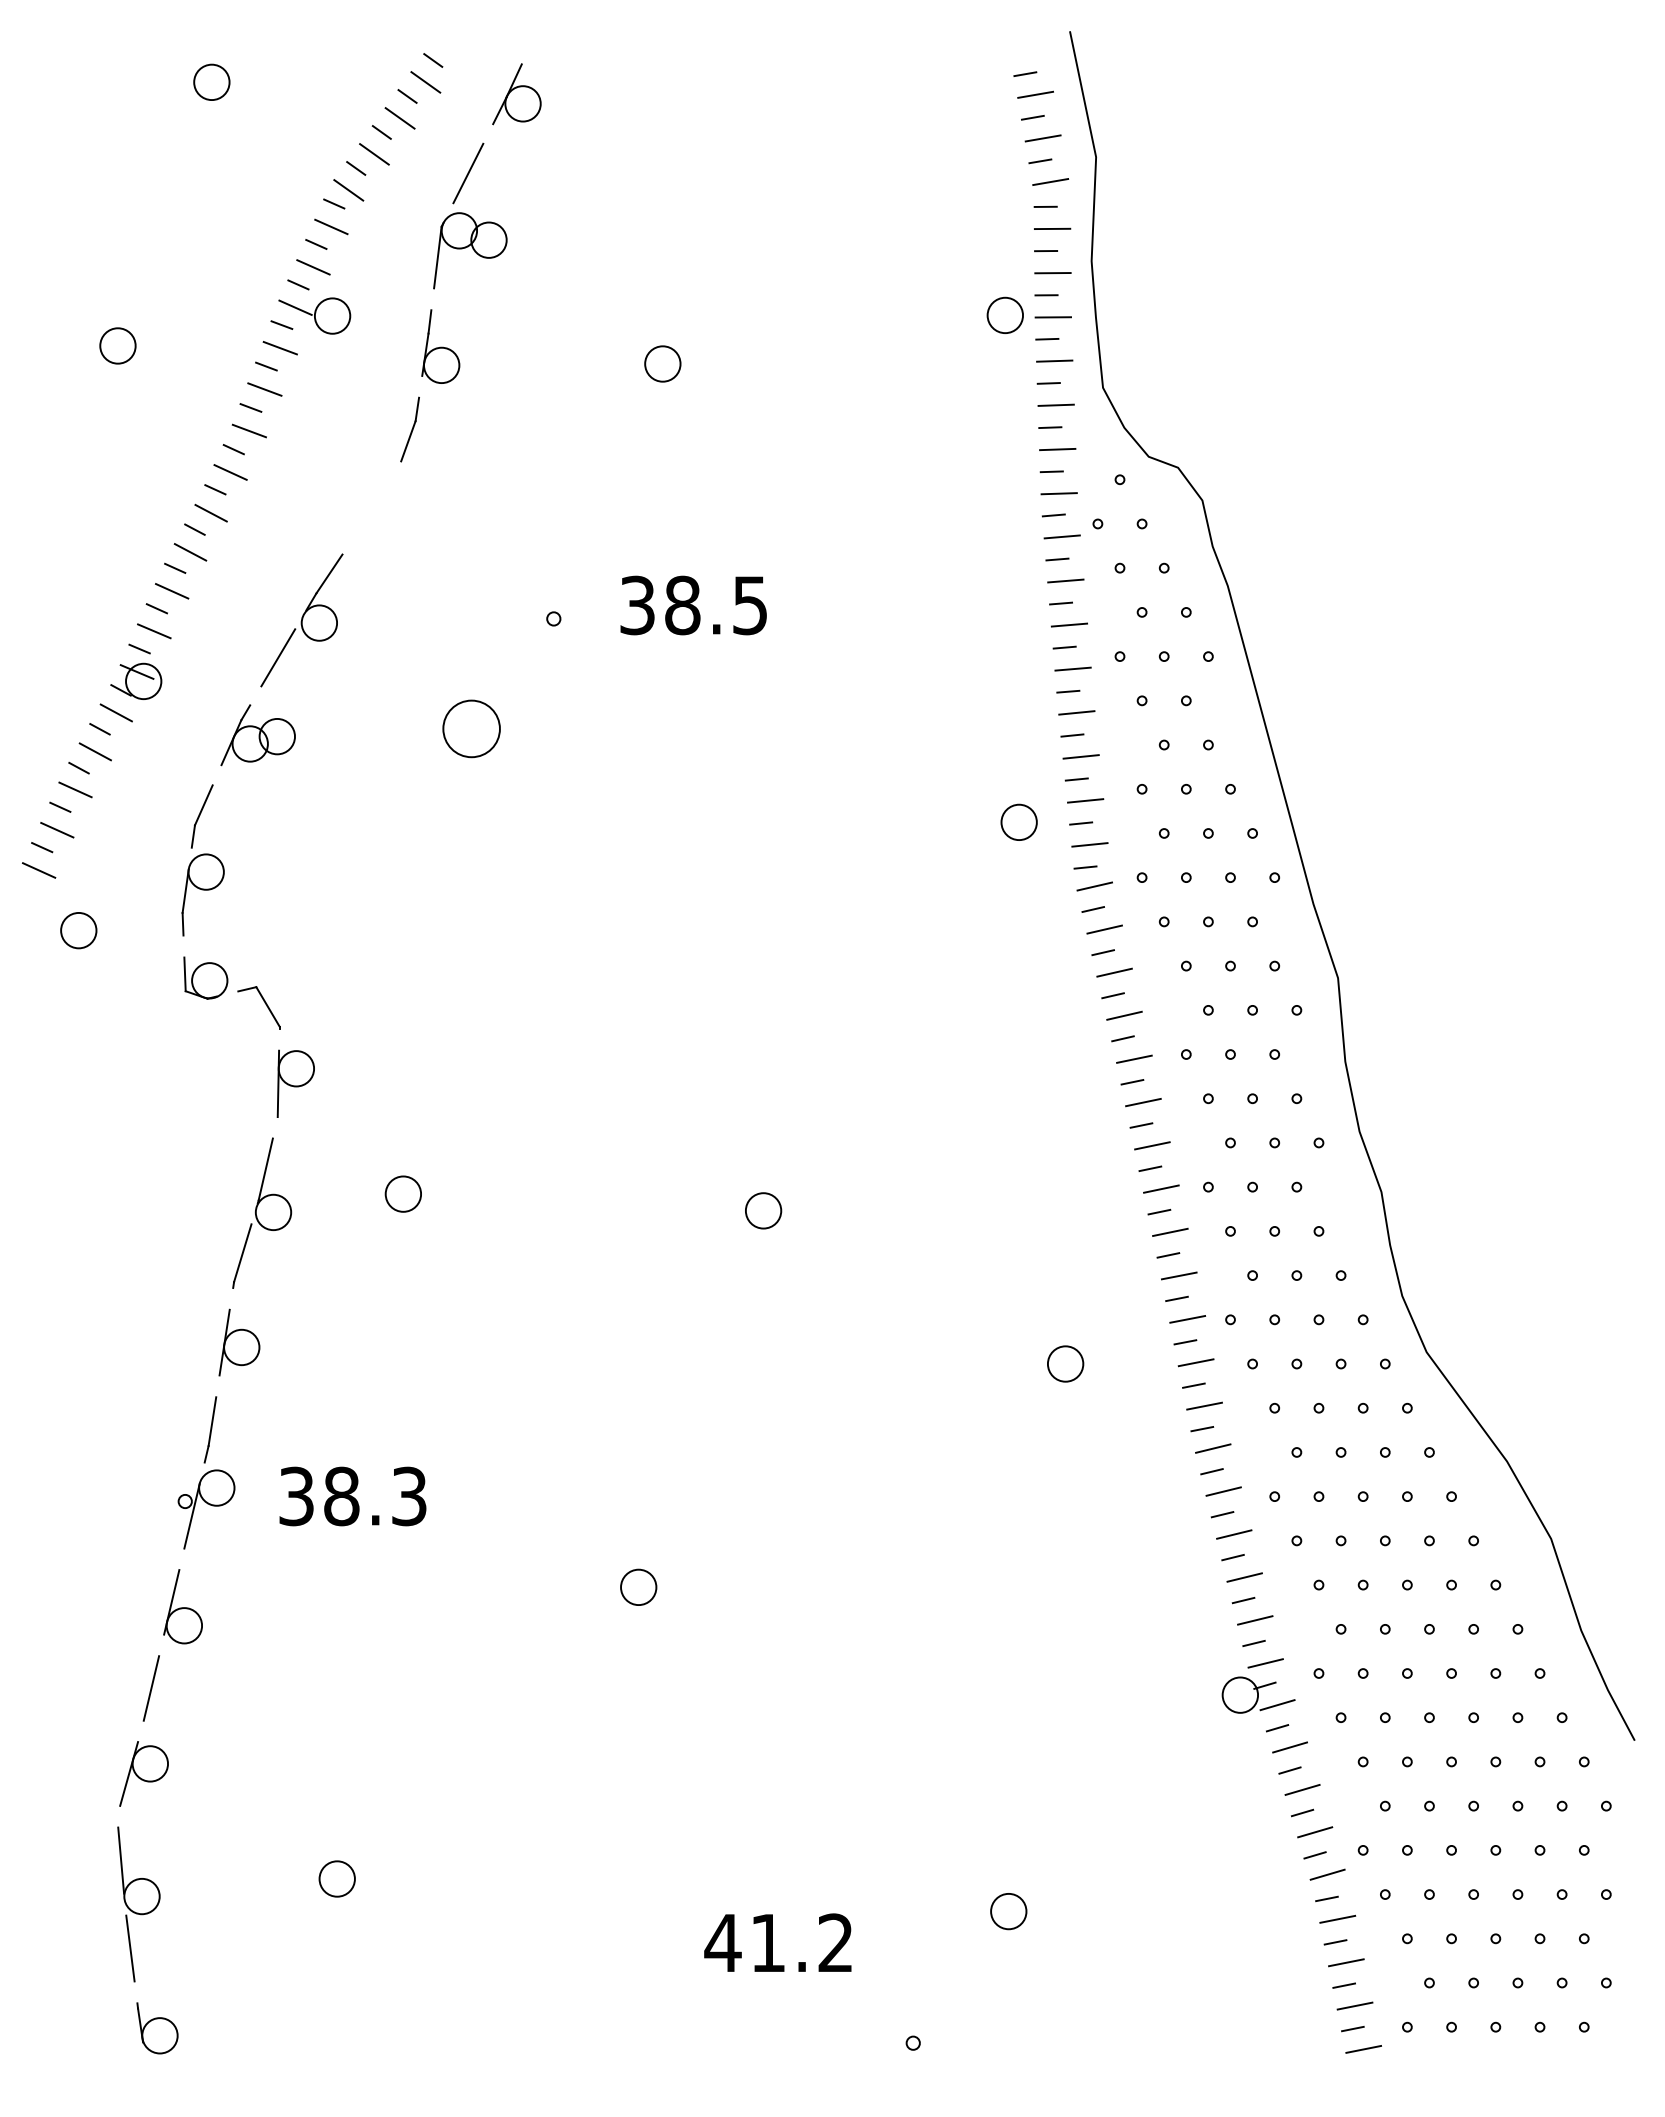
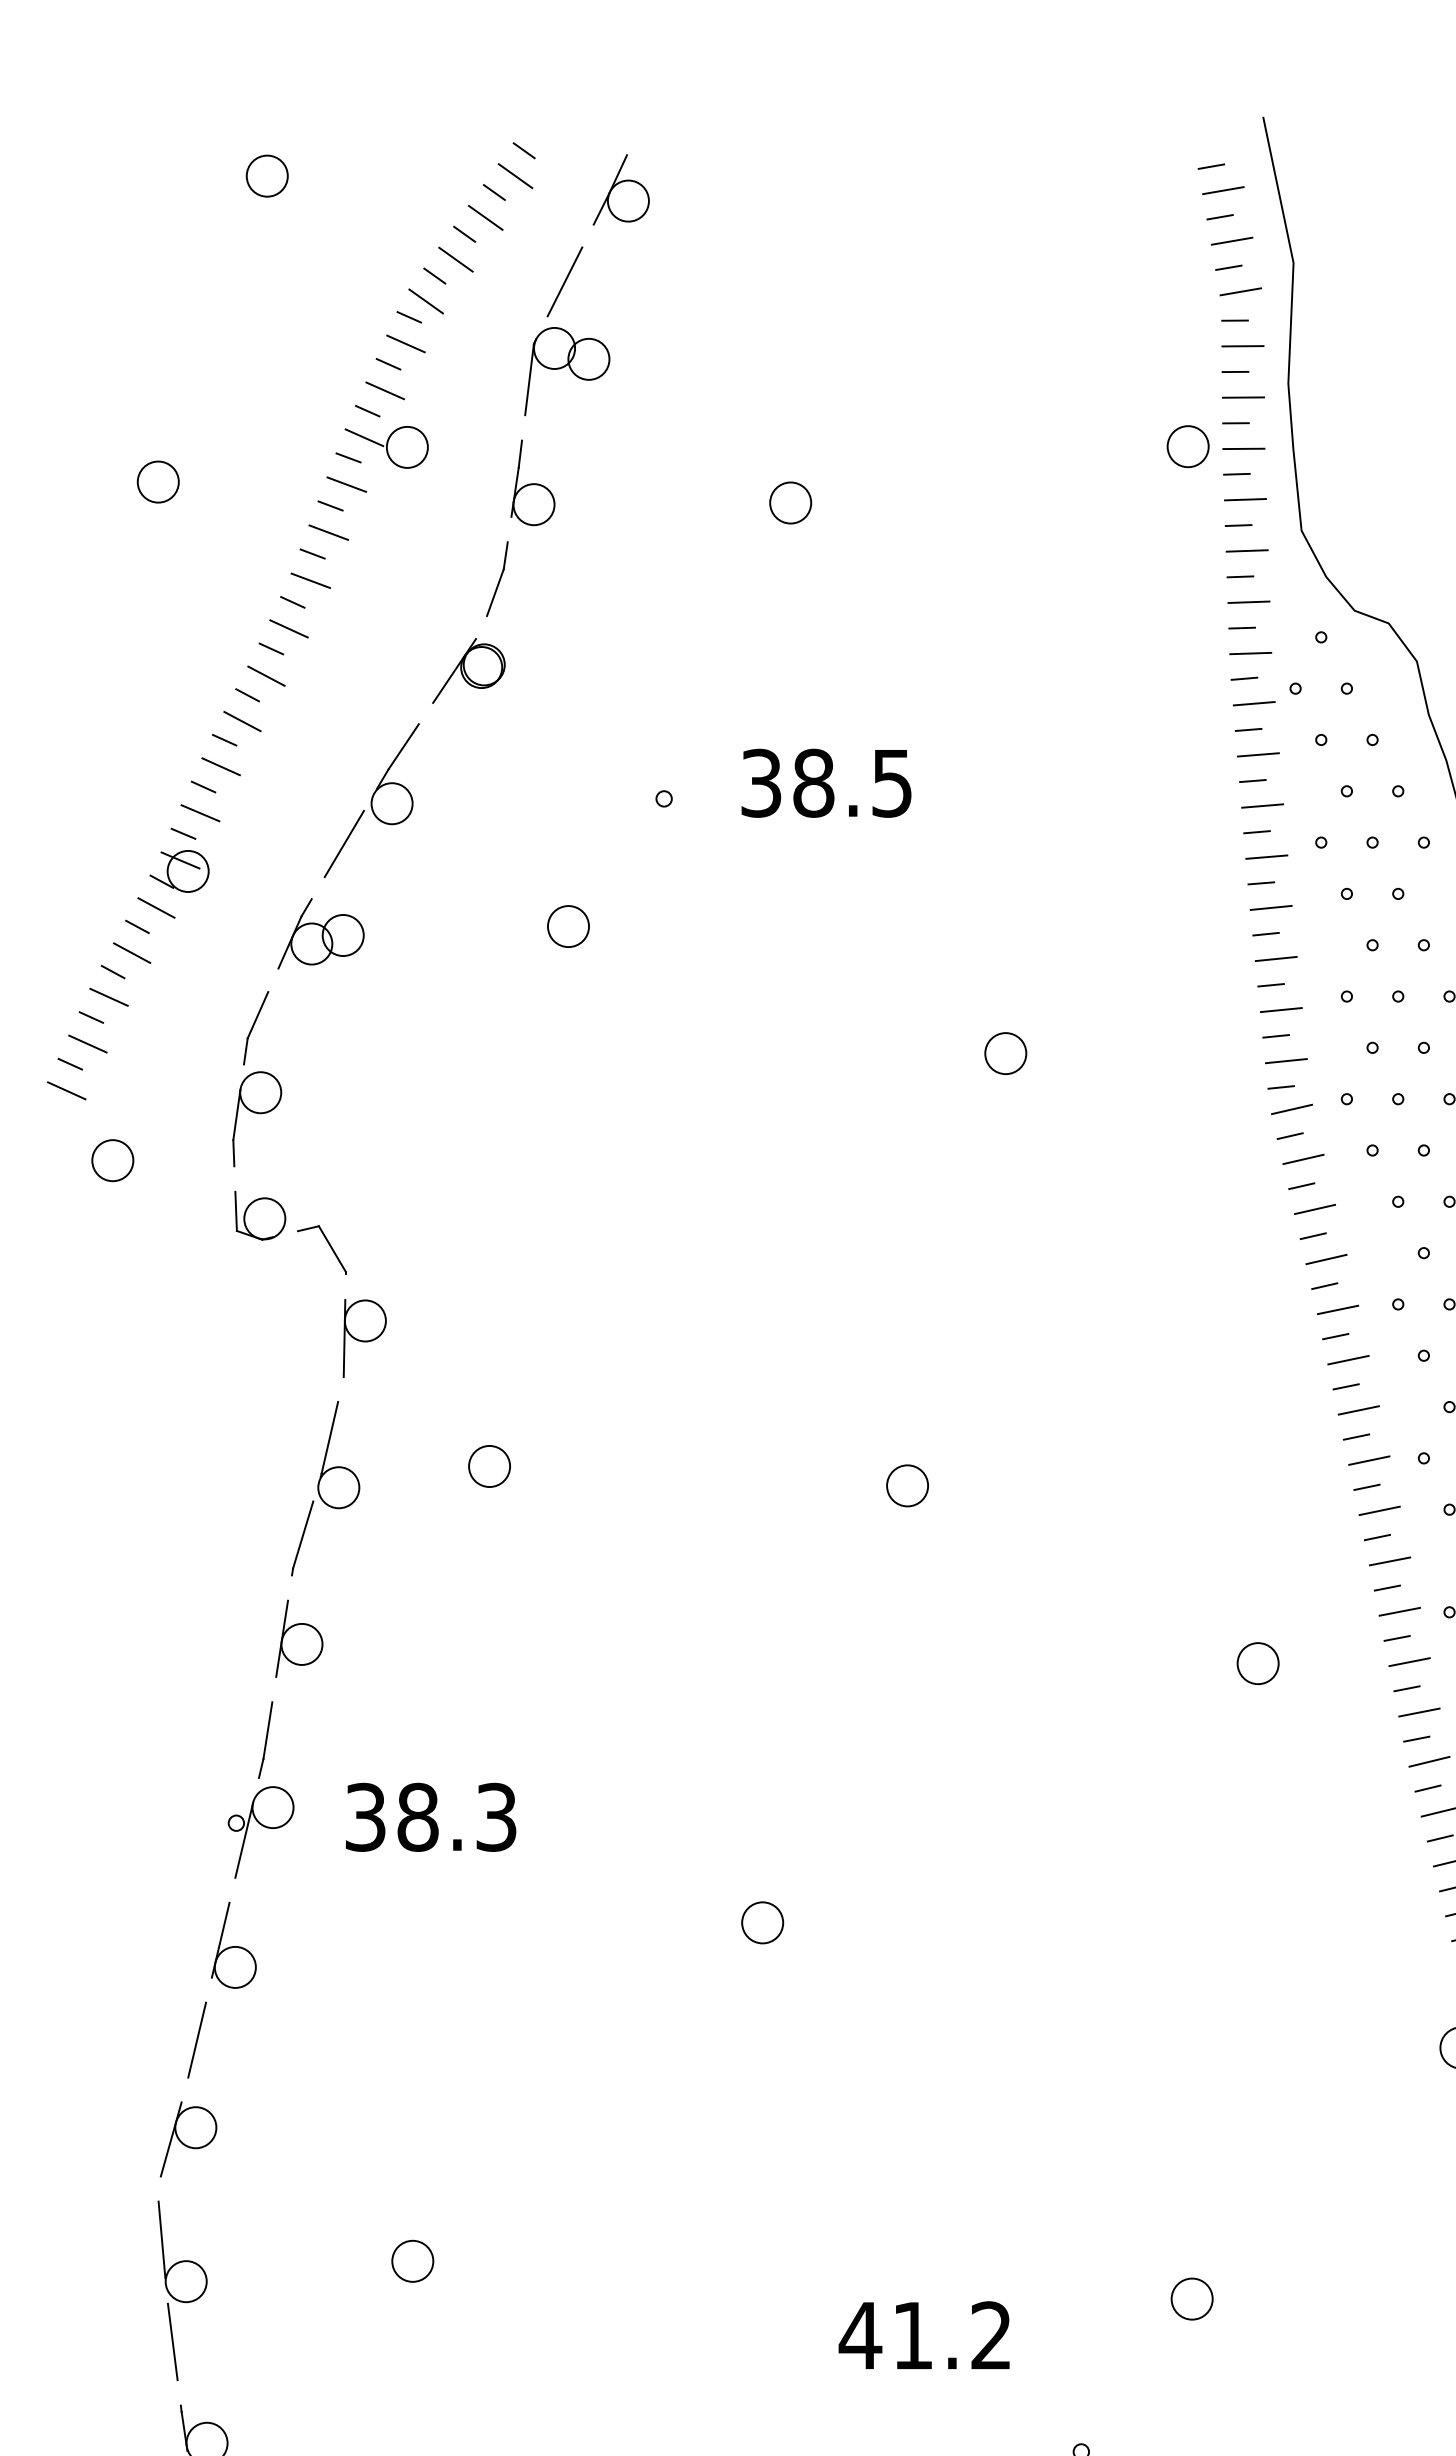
part: (385, 508) -> (468, 670), added
part: (470, 728) -> (567, 926), size x0.62
part: (1018, 821) -> (1005, 1052), moved

